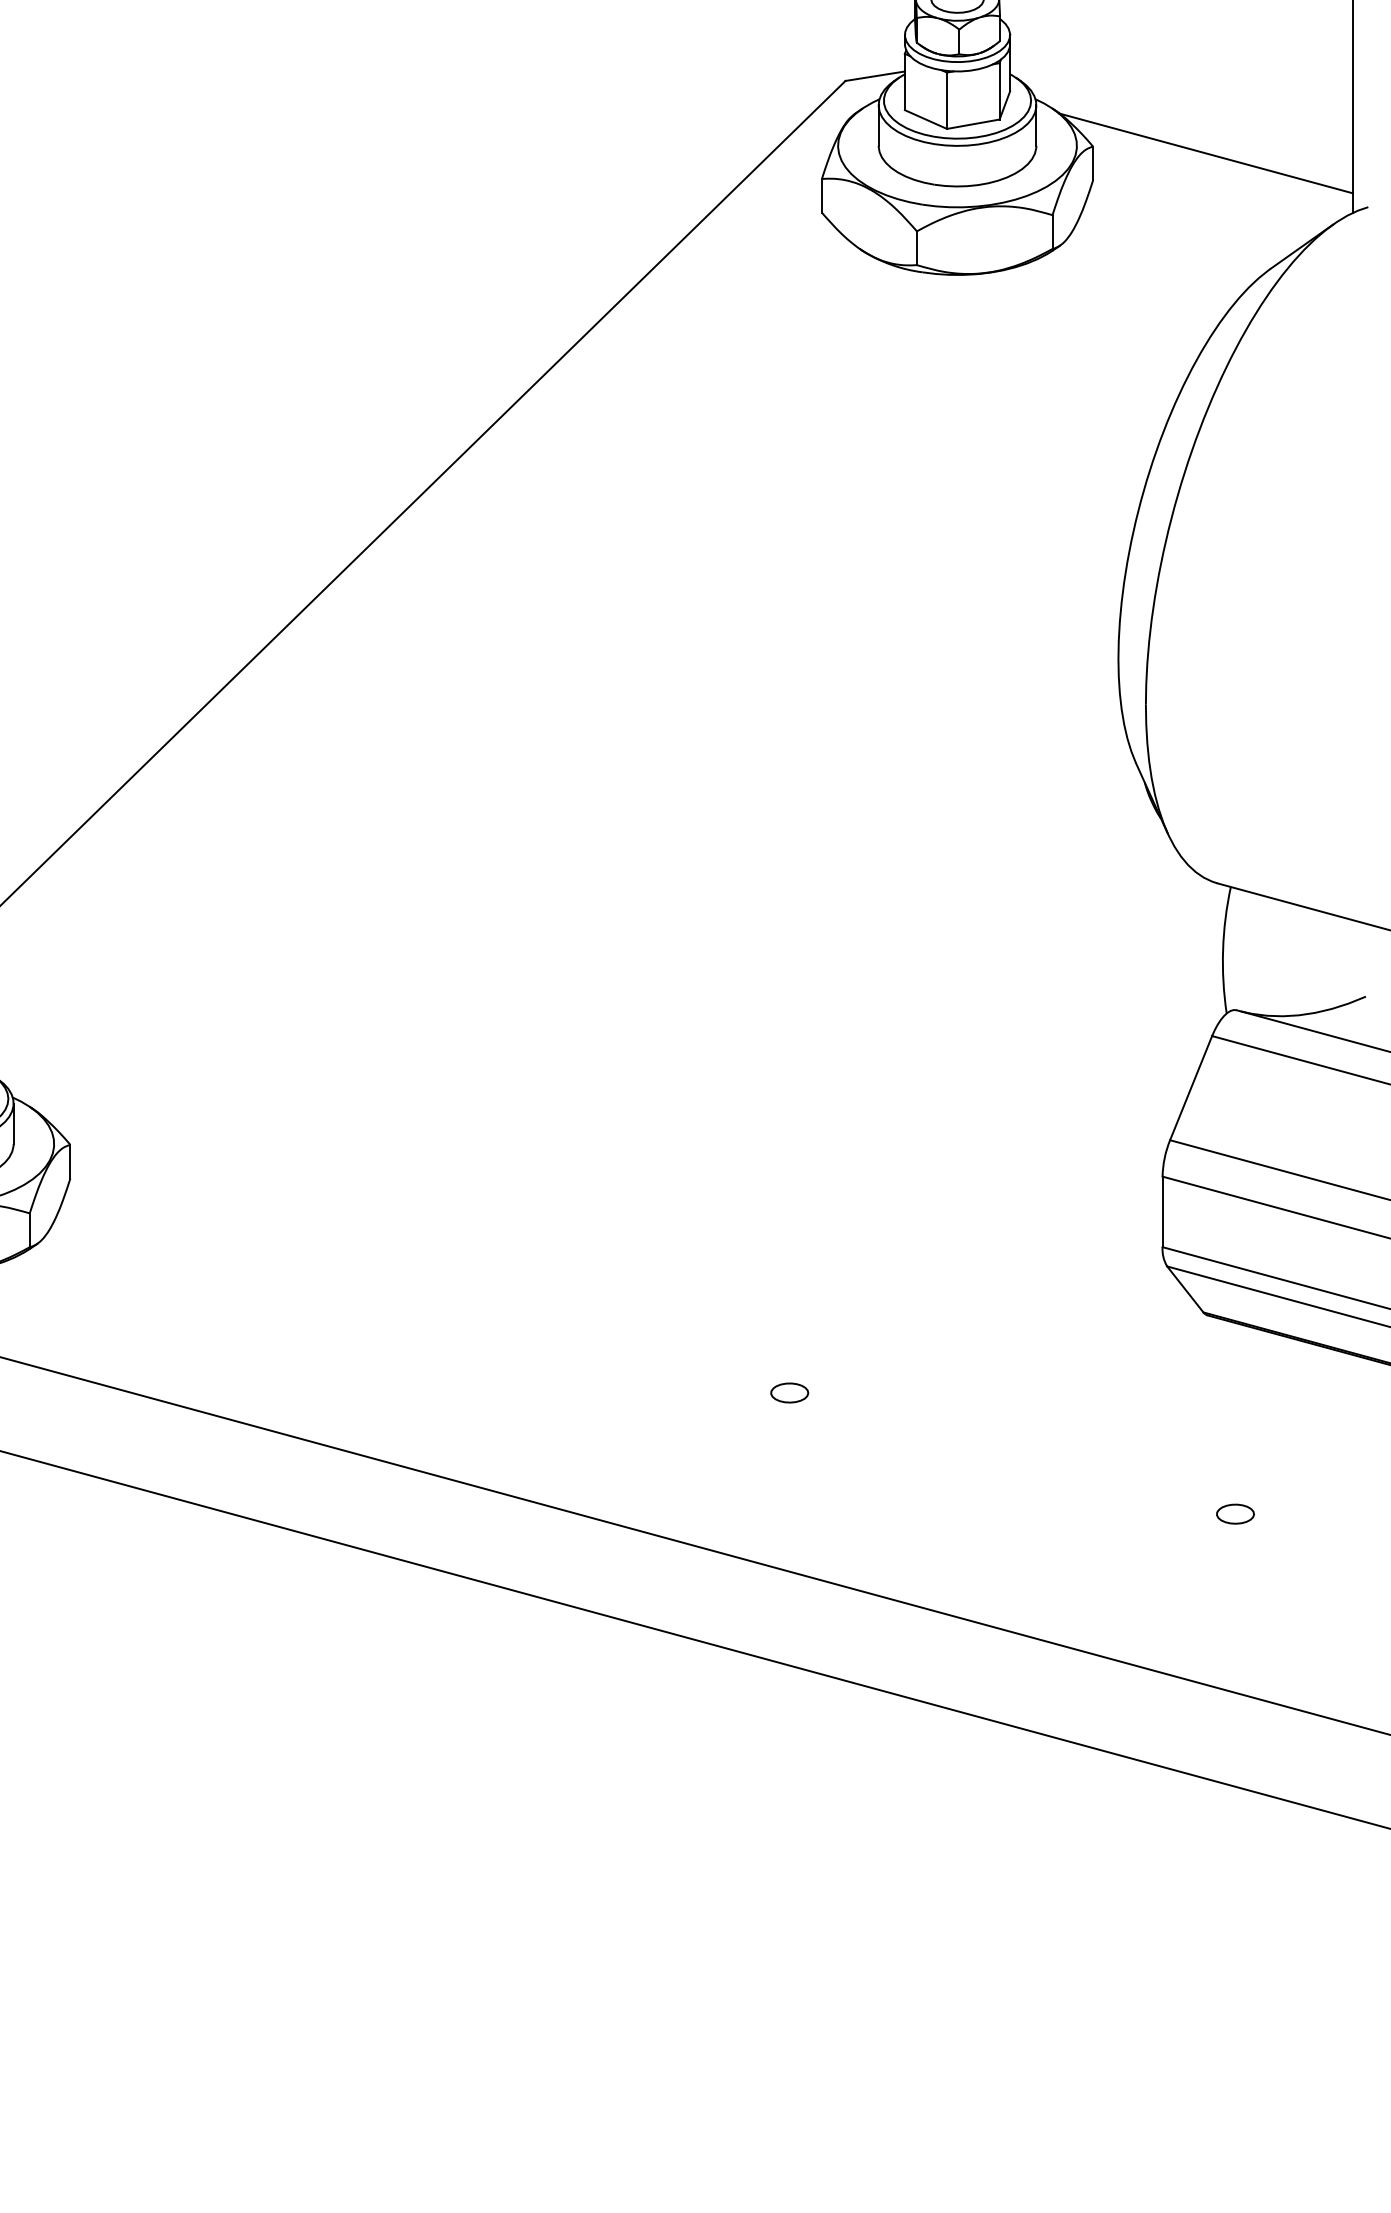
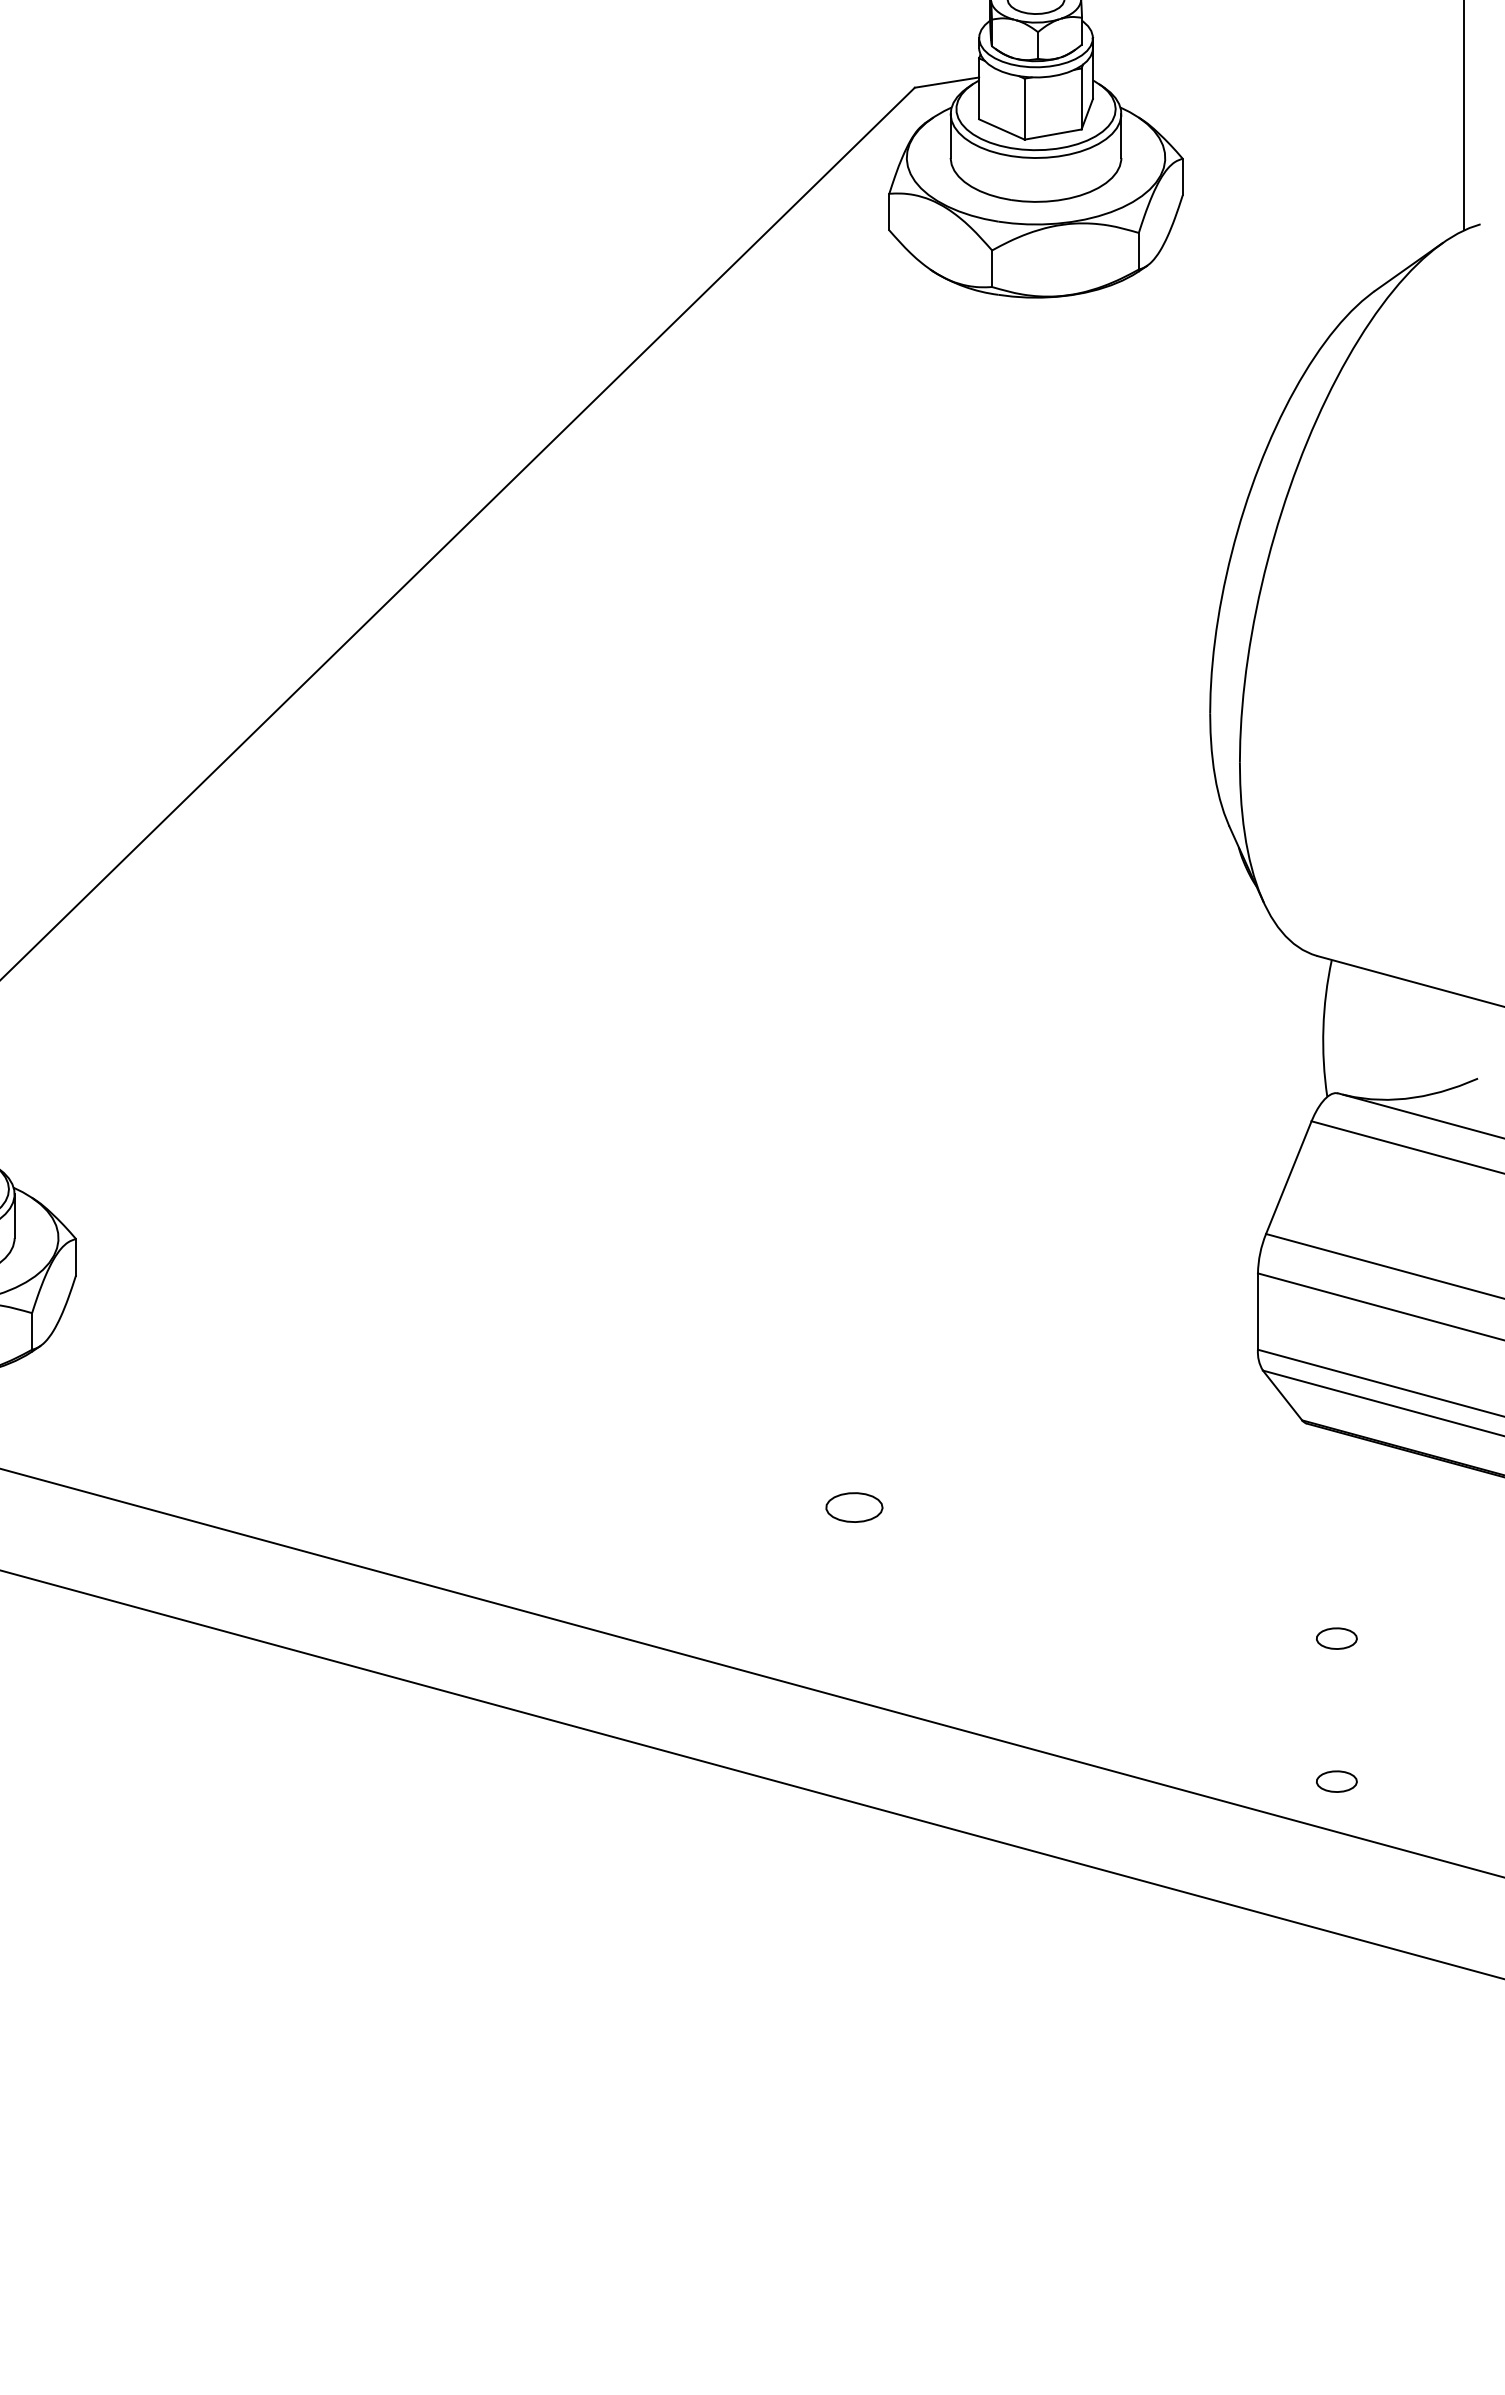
line: (1205, 152) -> (1304, 165), removed
part: (789, 1392) -> (854, 1507), size x1.4
part: (1235, 1646) -> (1336, 1781), added

